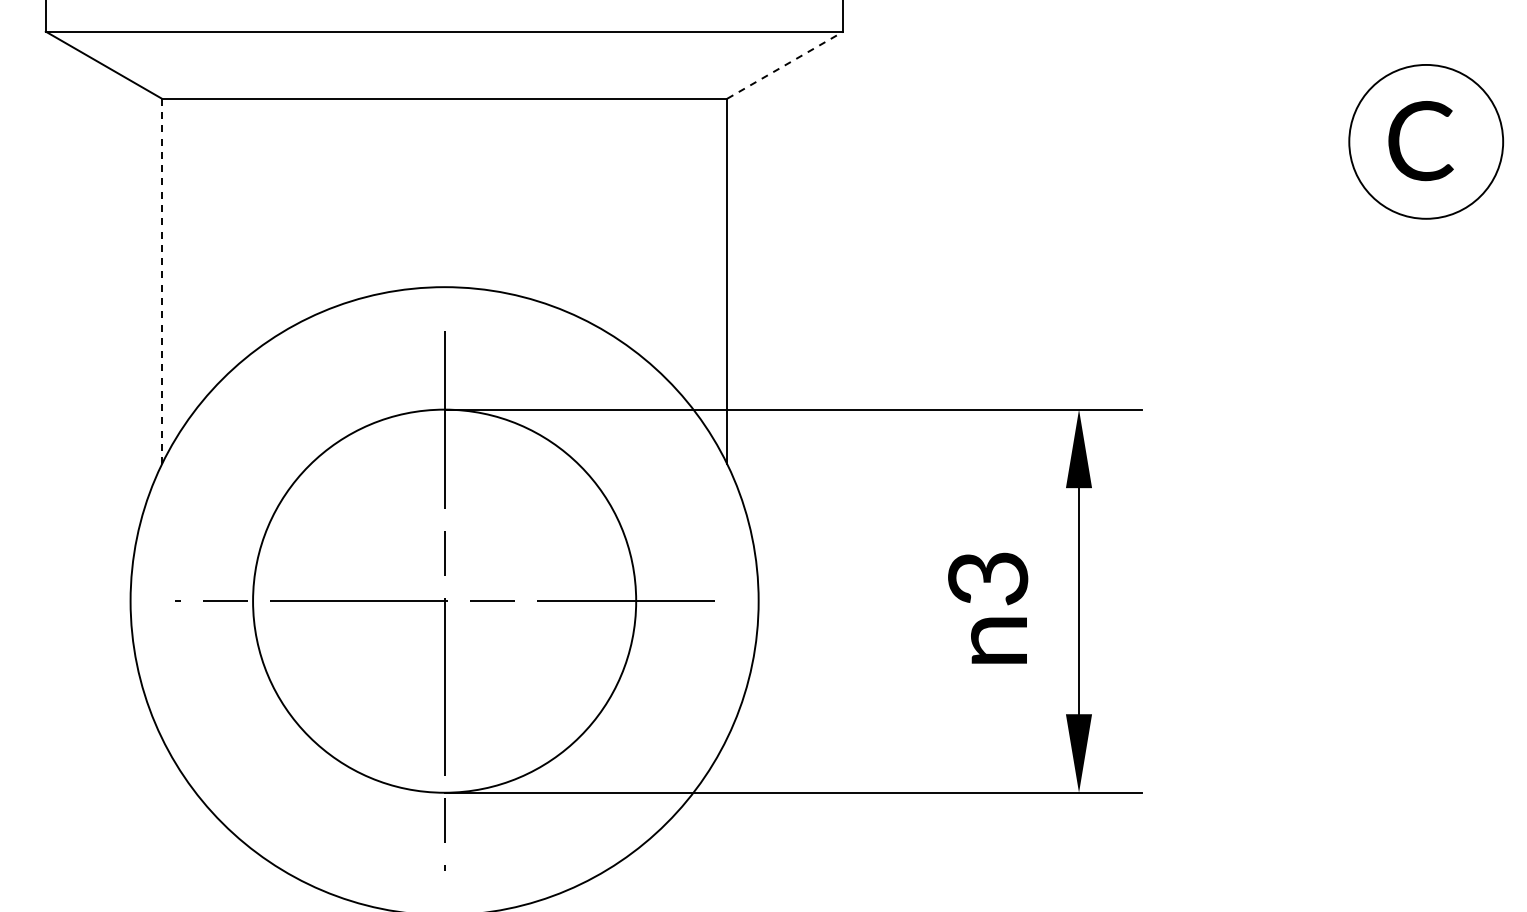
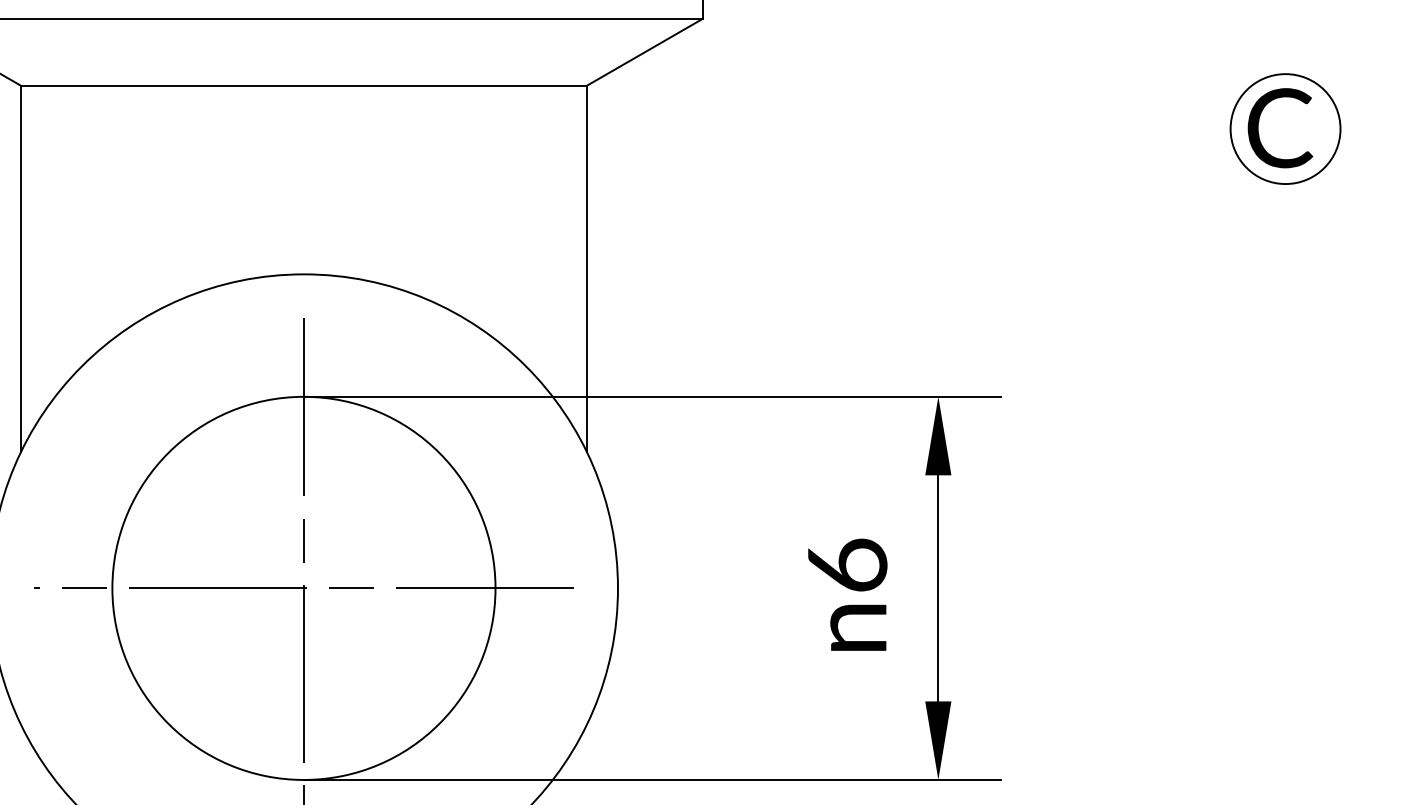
line: (785, 64) -> (644, 51), dashed -> solid
circle: (1426, 141) -> (1285, 128), size x0.71
line: (162, 281) -> (21, 268), dashed -> solid
text: (988, 578) -> (847, 565), 3 -> 6

